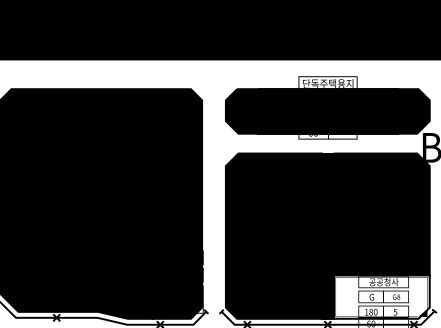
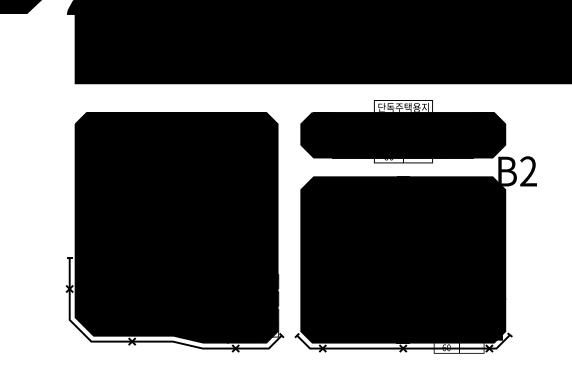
fill: (382, 296) -> (457, 320), added

